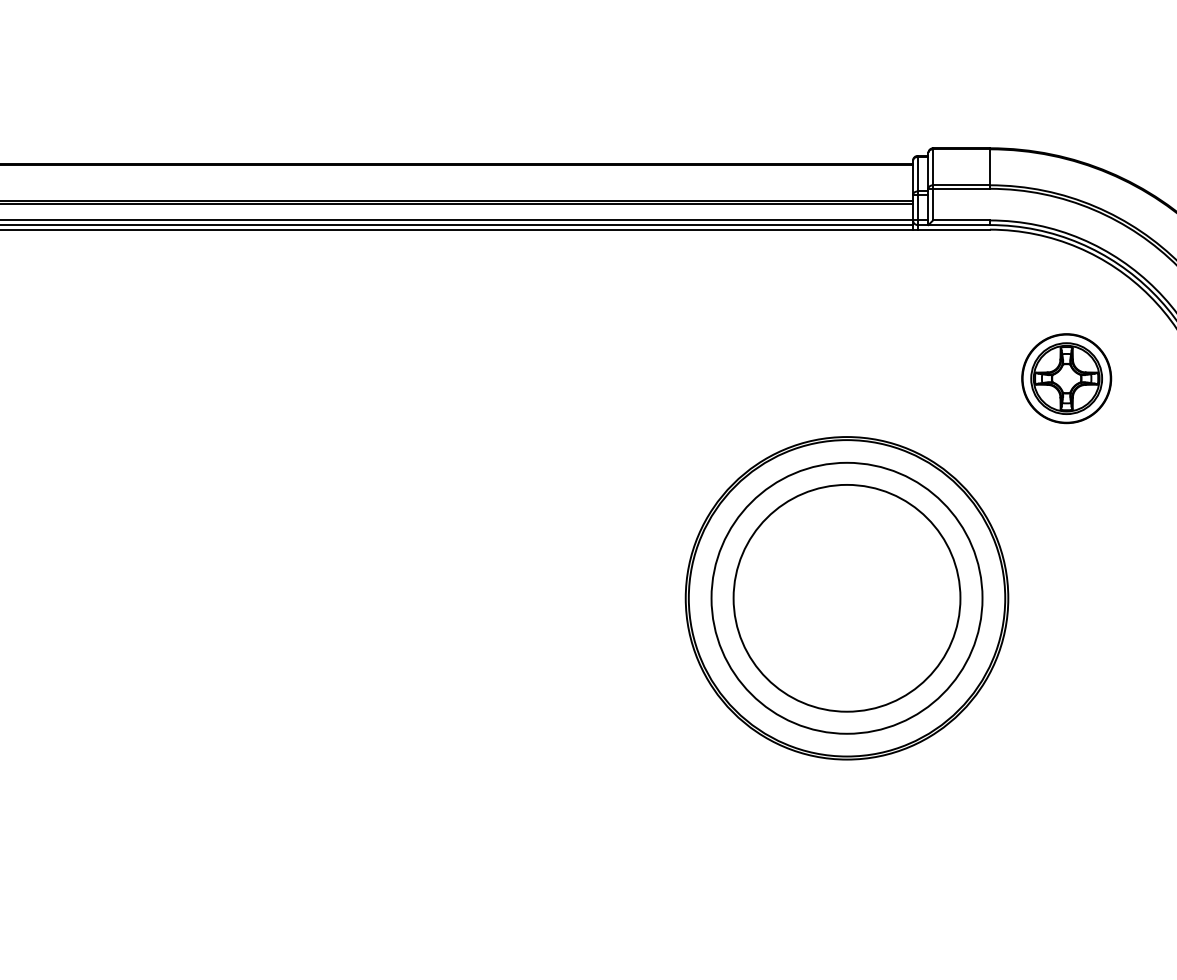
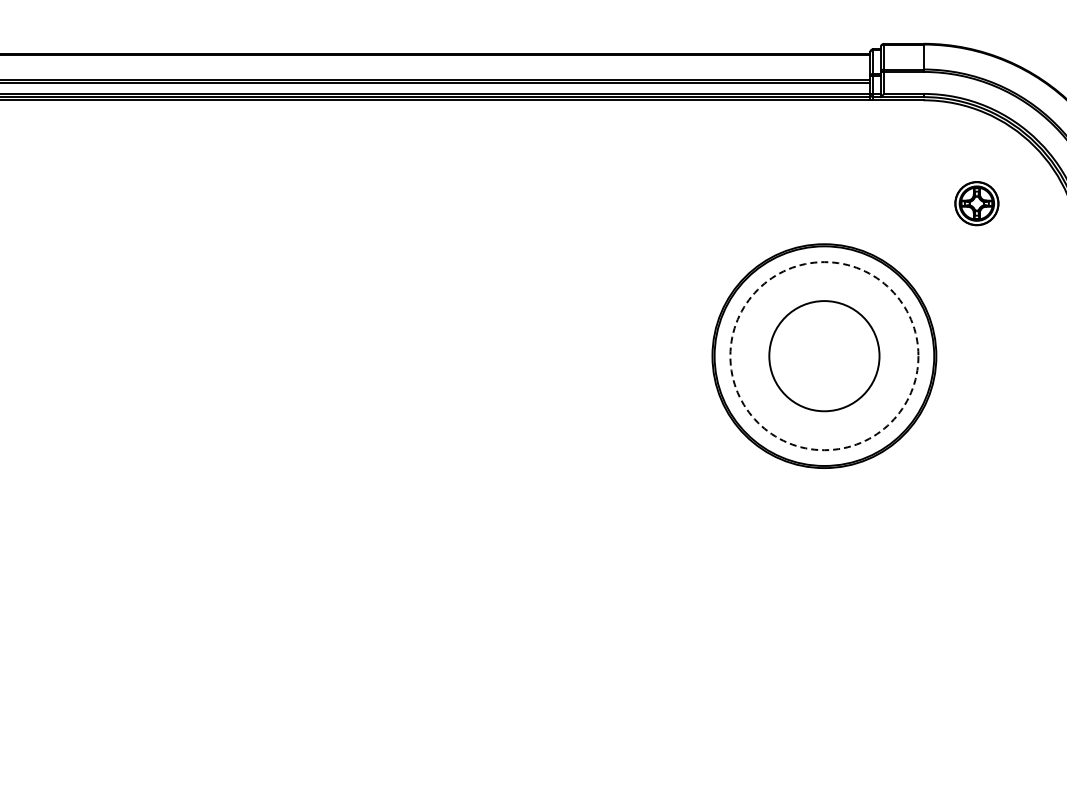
part: (1066, 378) -> (976, 203), size x0.7
circle: (847, 597) -> (824, 355), size x0.7
circle: (847, 598) -> (824, 356), solid -> dashed

